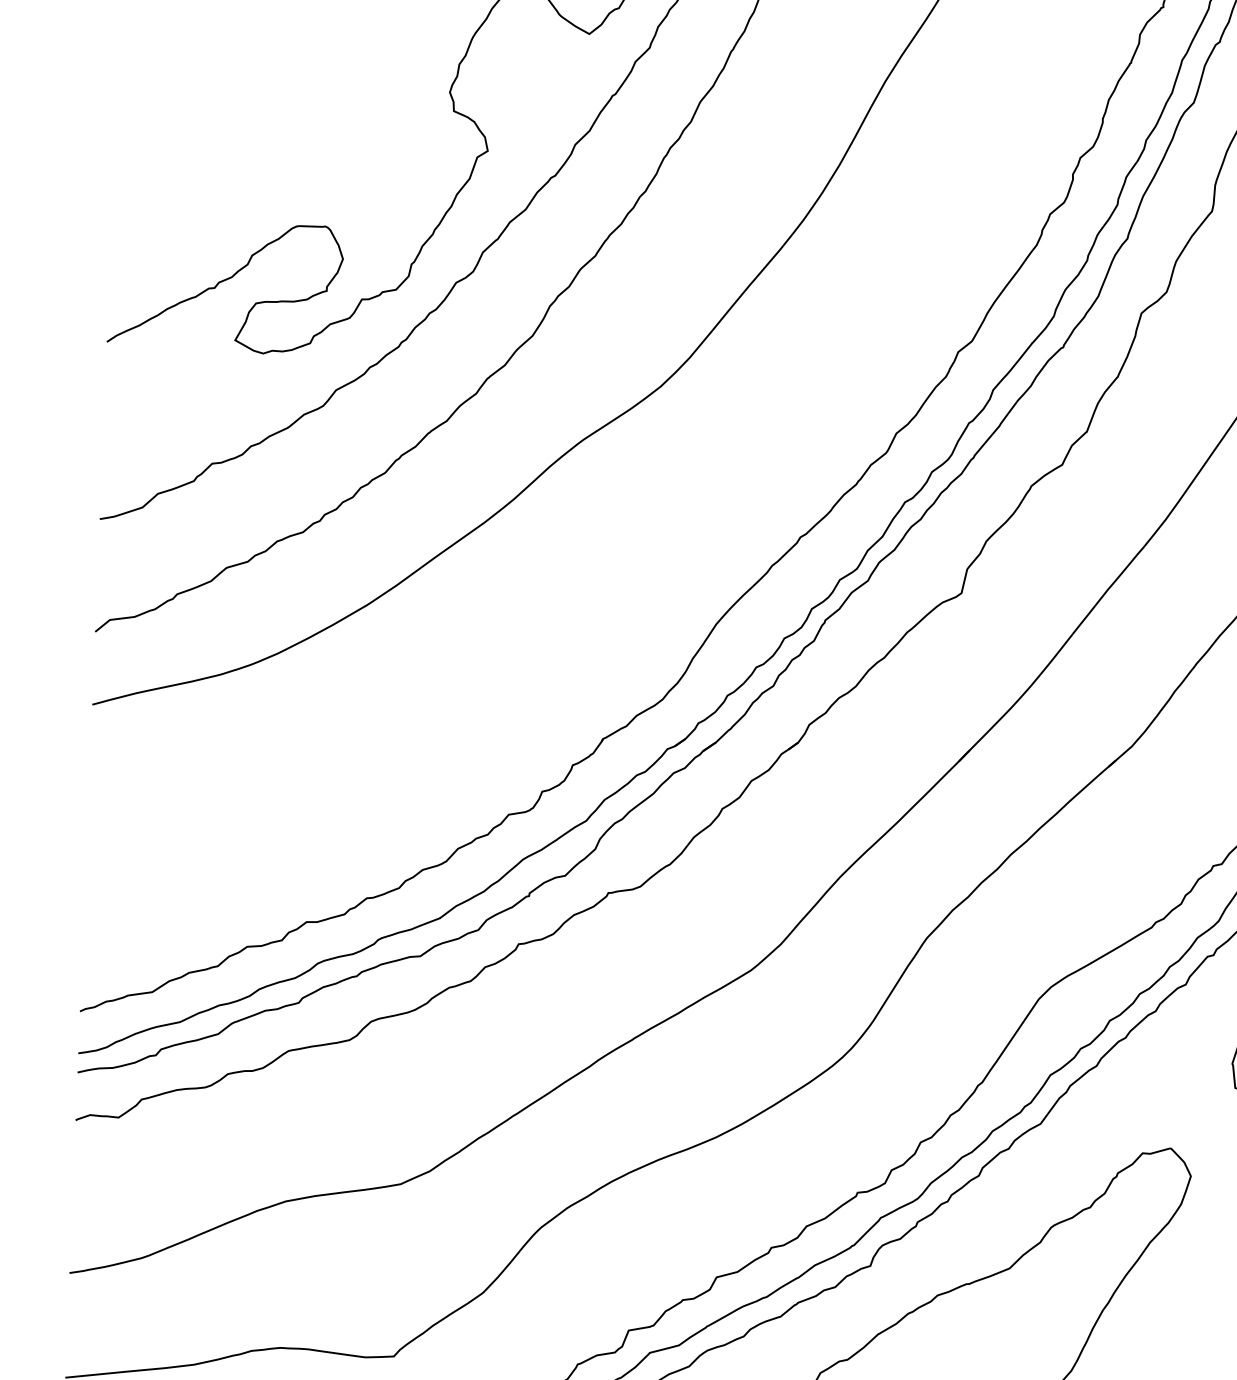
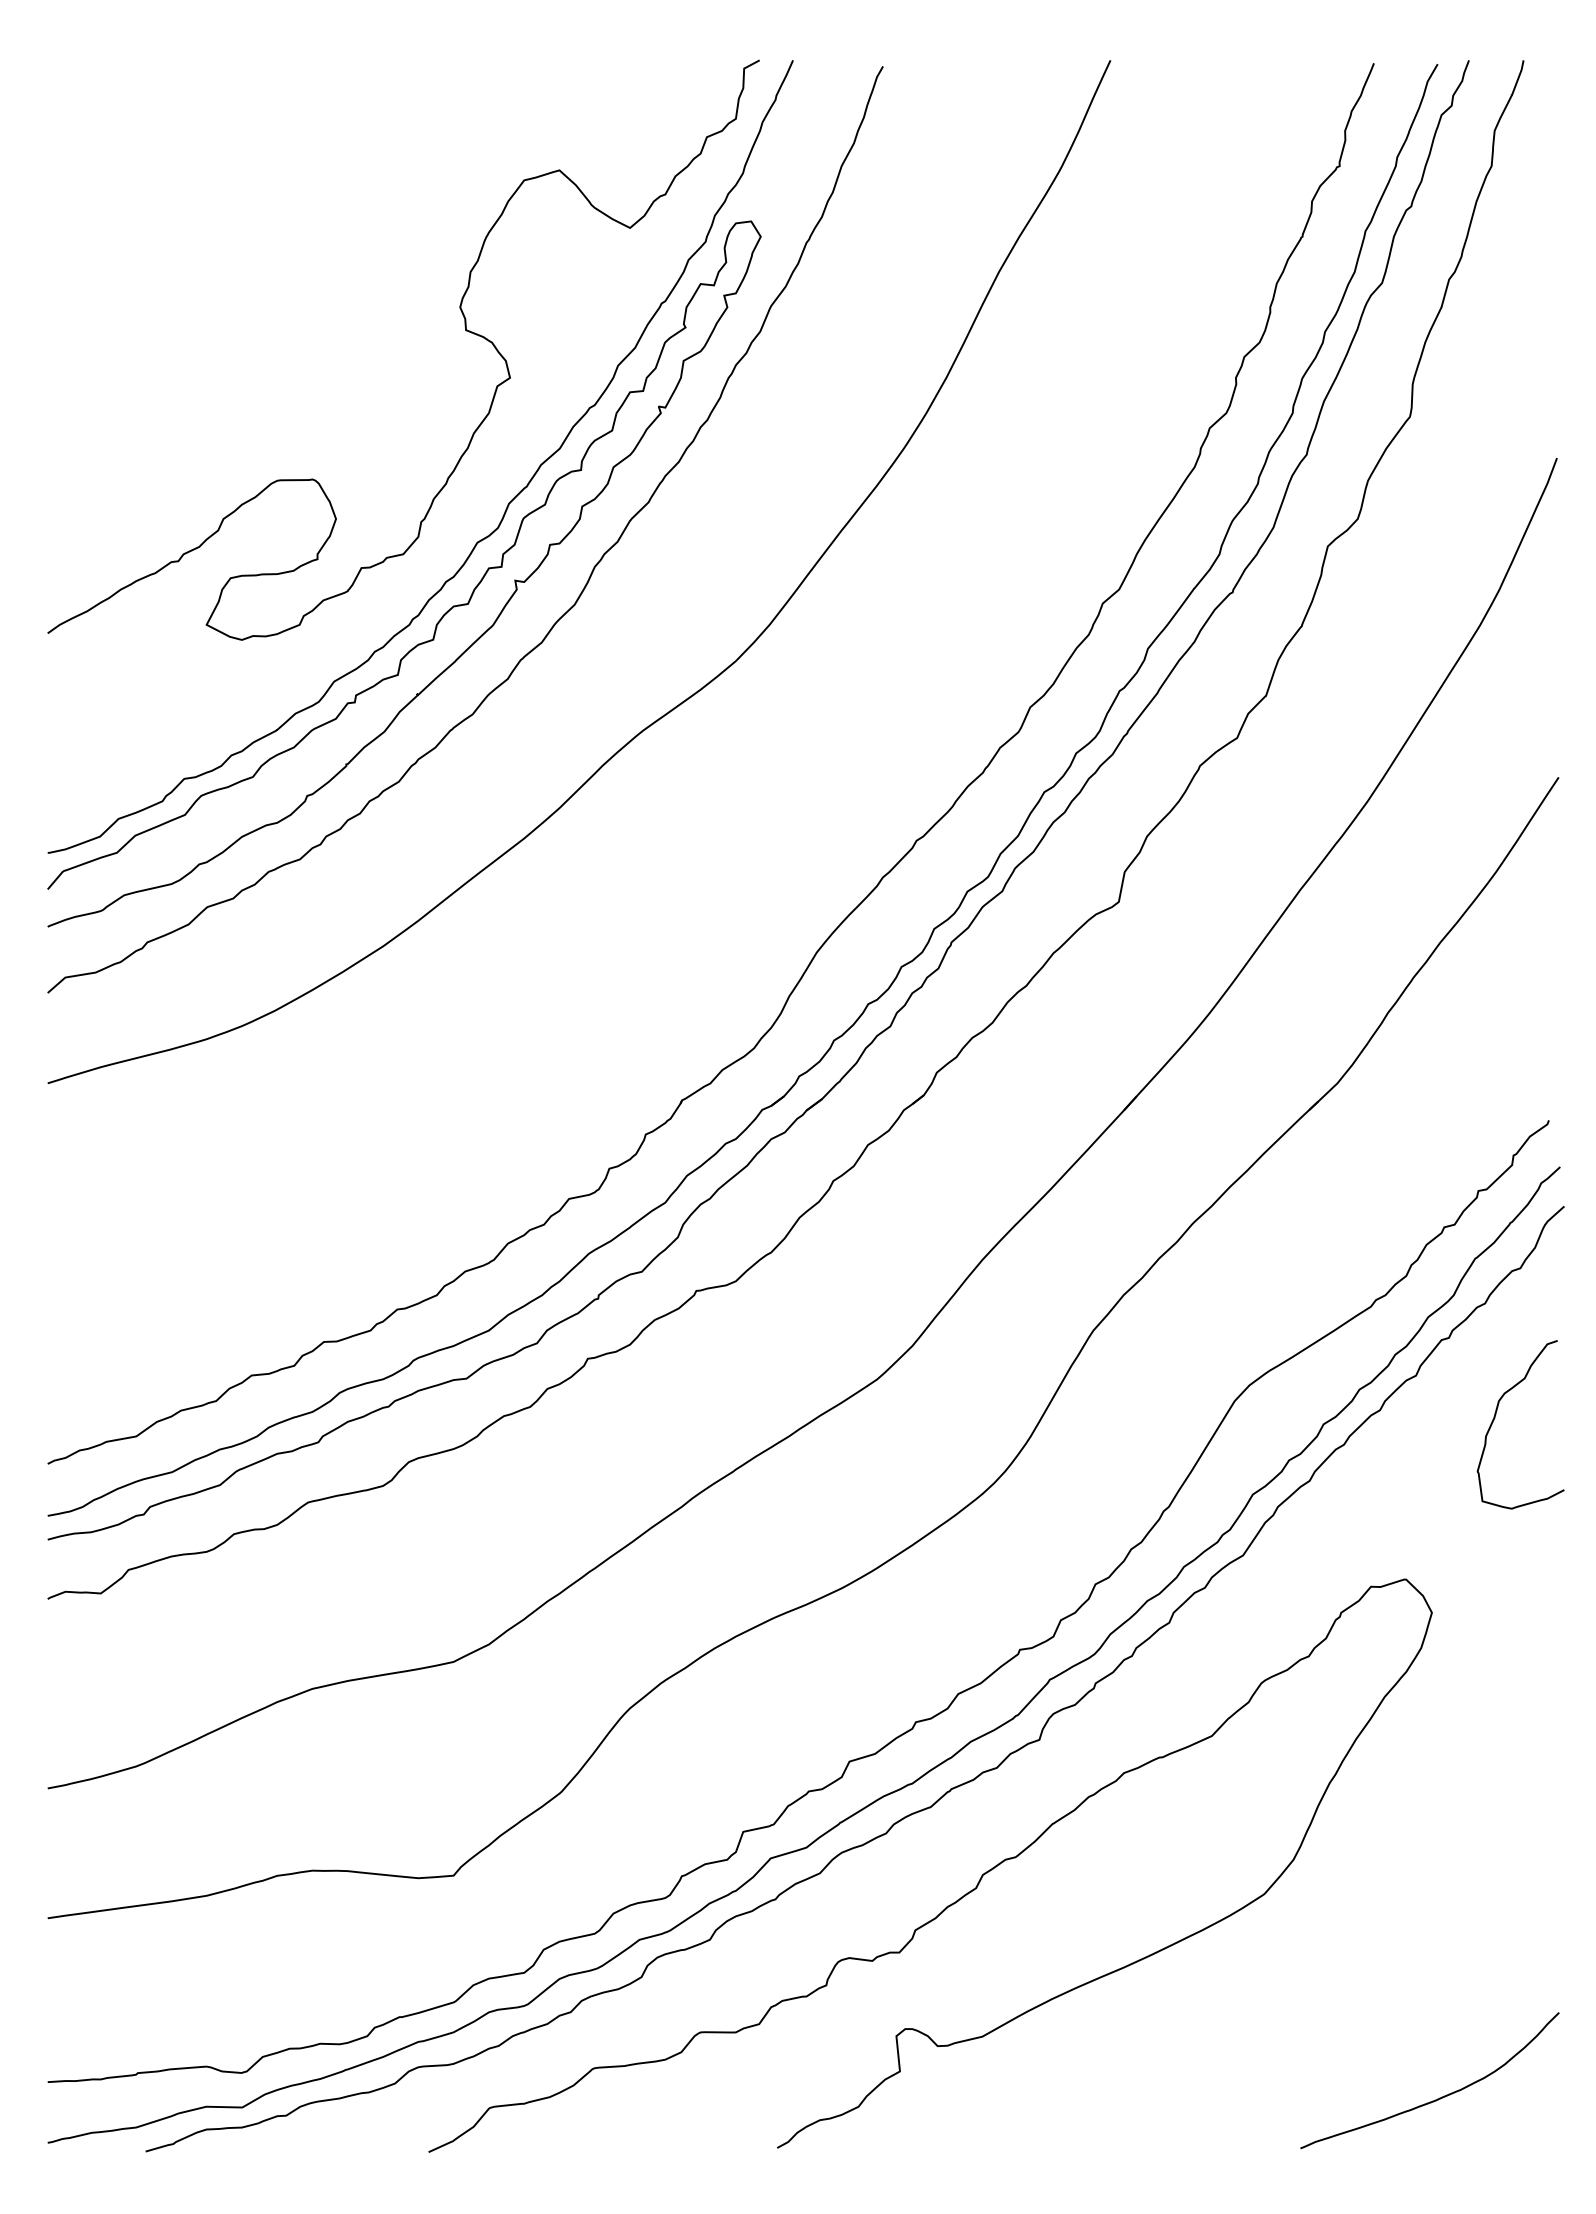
curve: (427, 338) -> (444, 613), added

